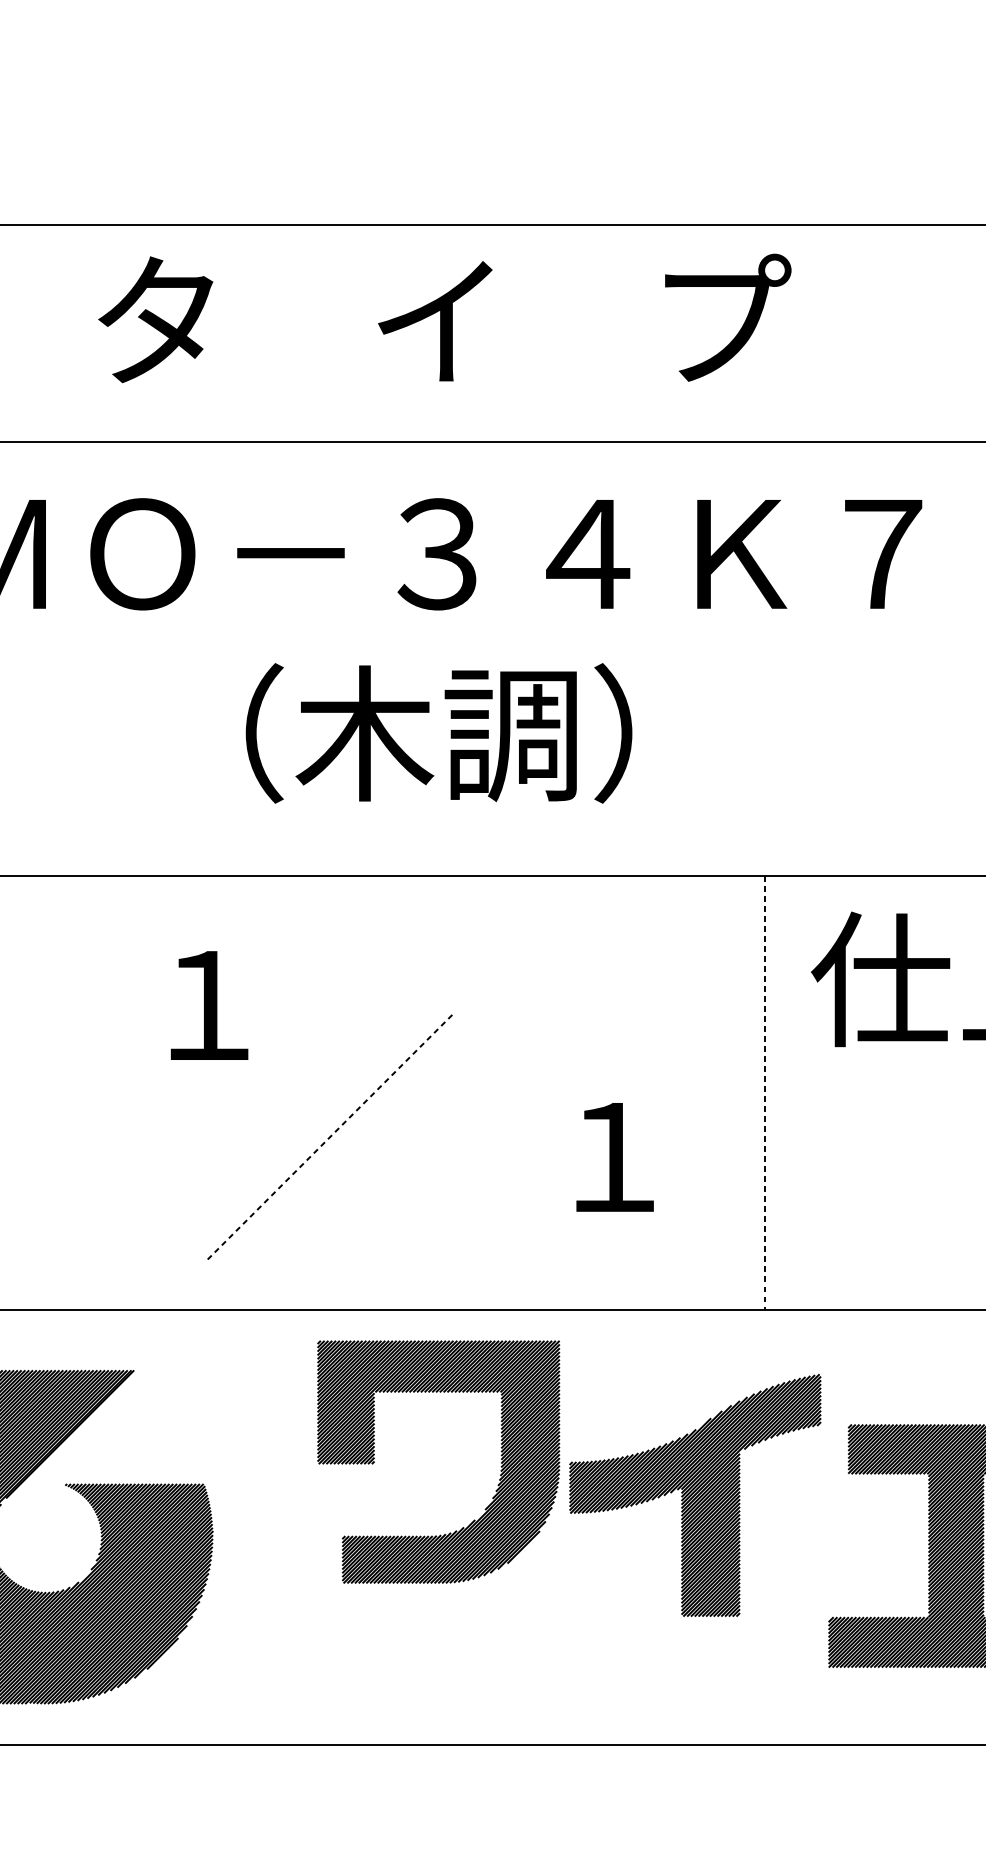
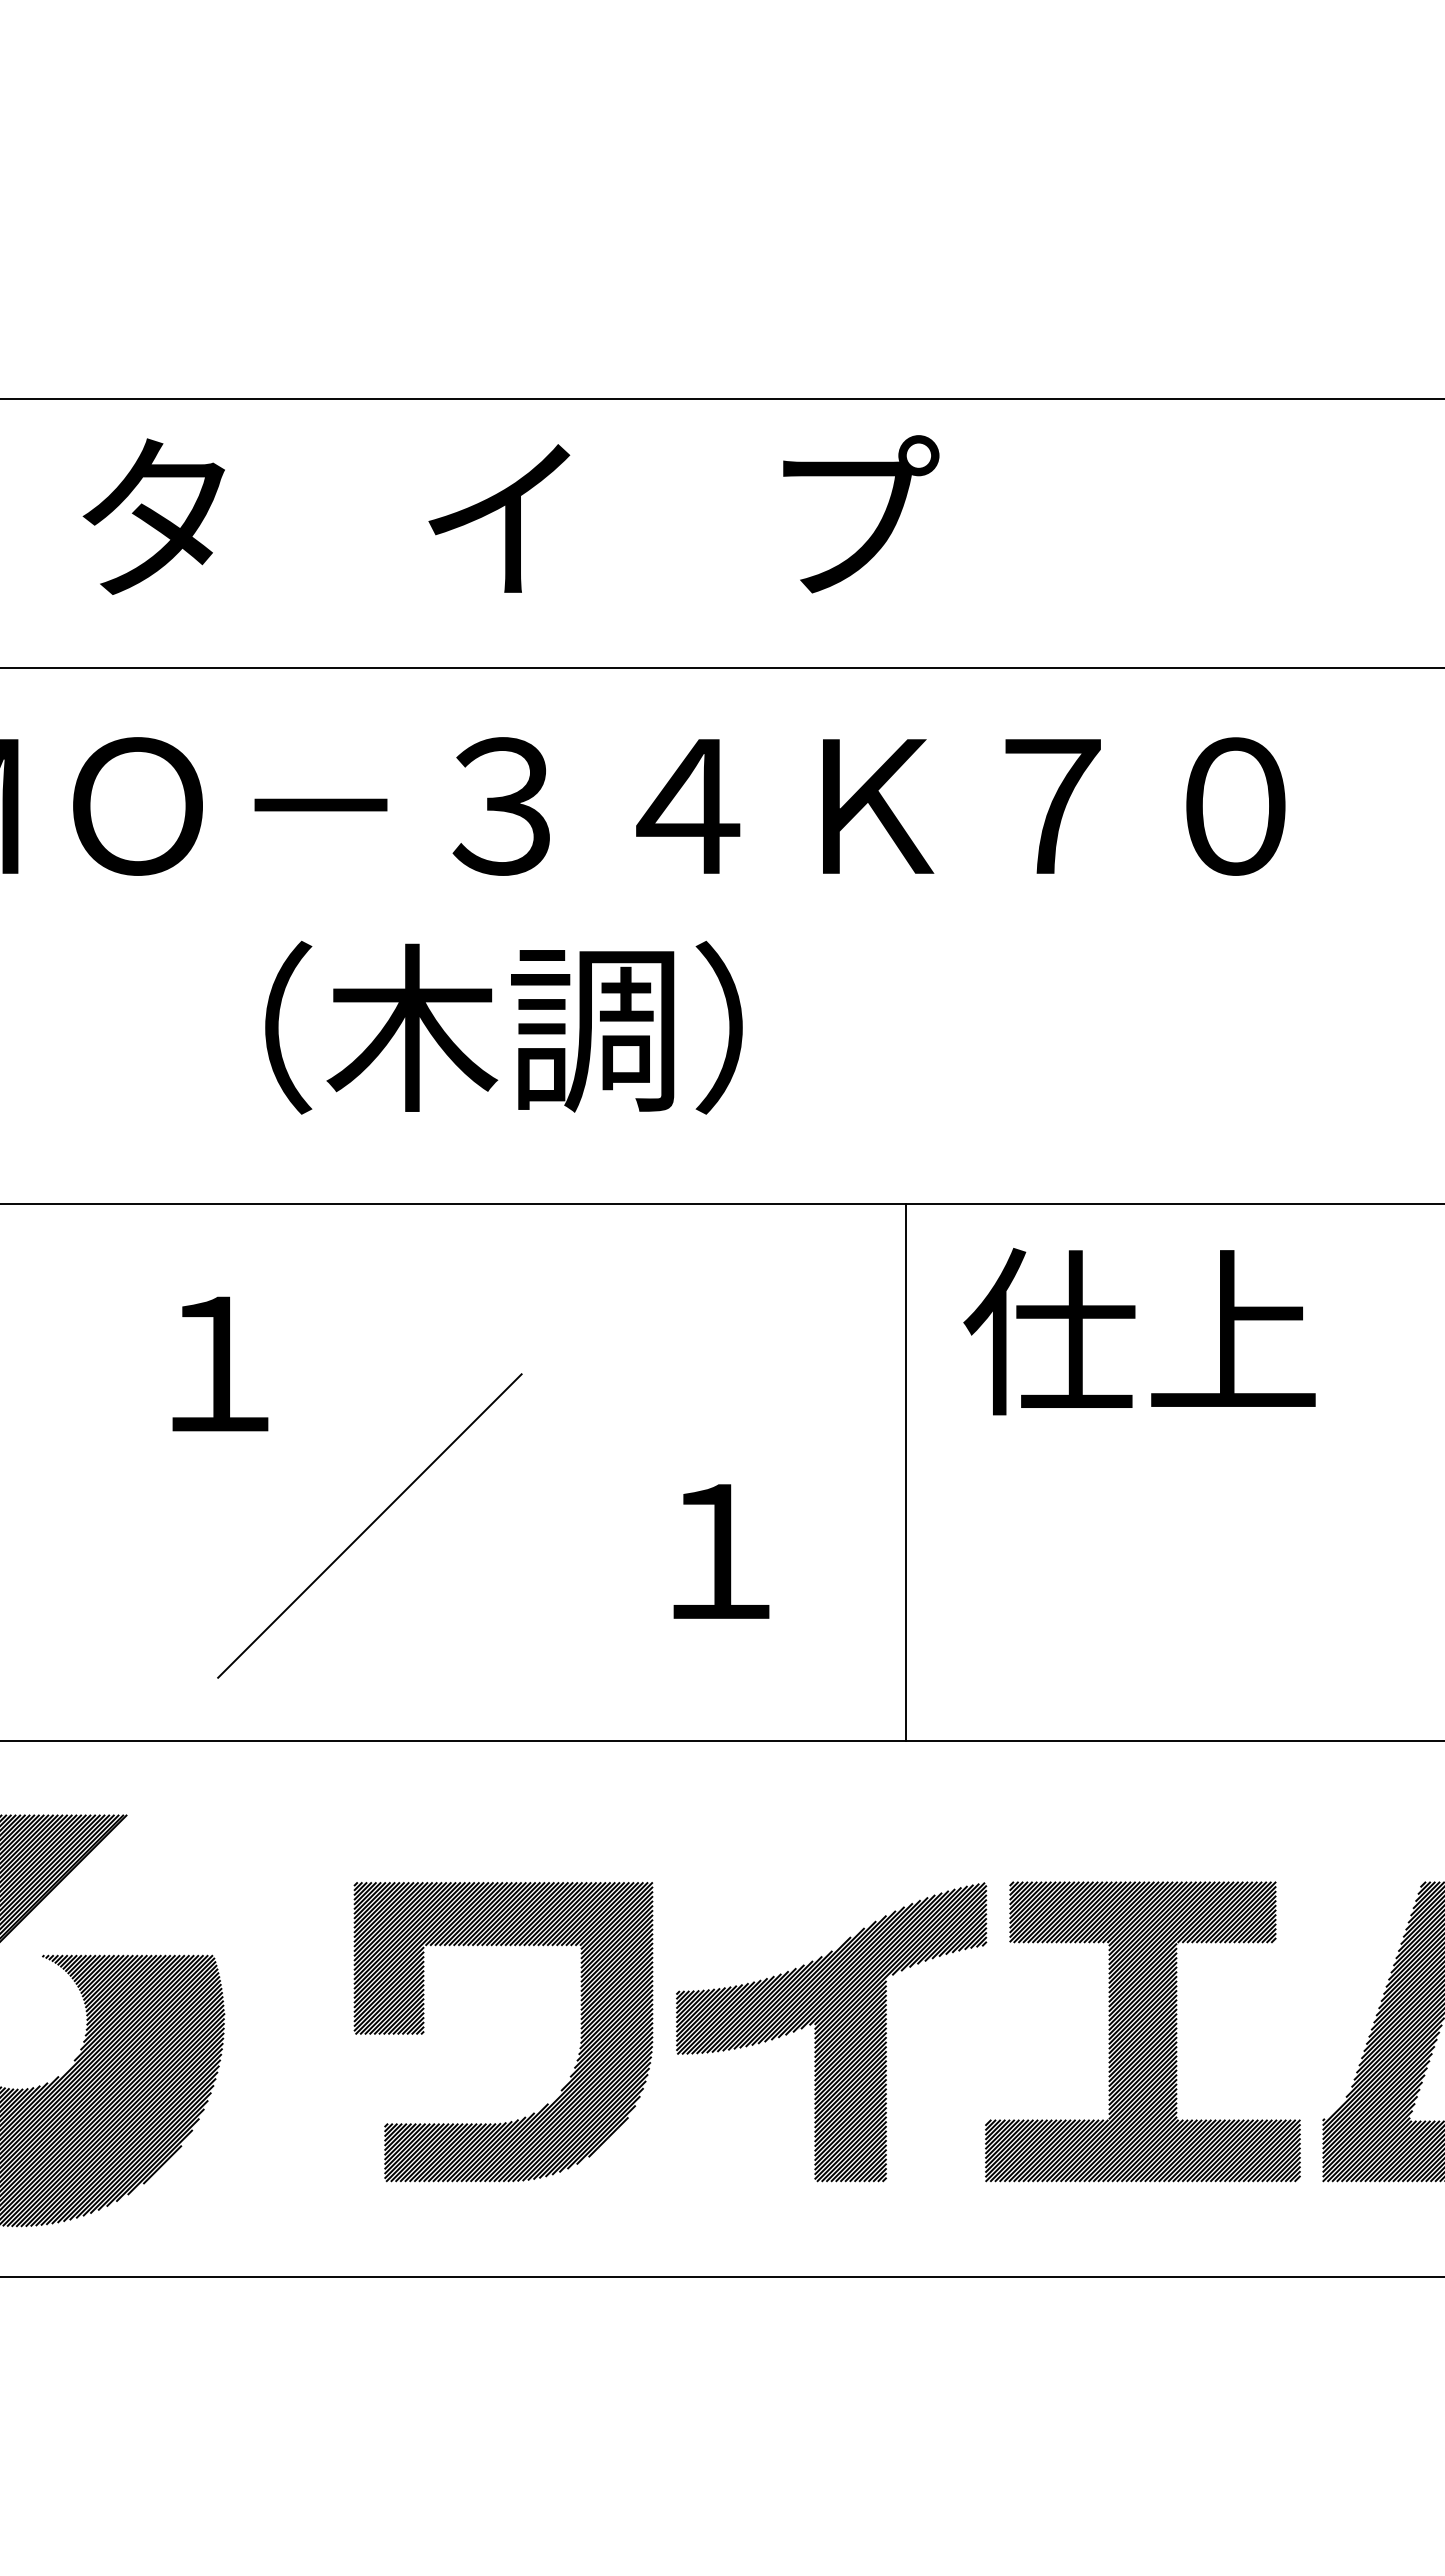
line: (764, 1093) -> (906, 1472), dashed -> solid
line: (330, 1137) -> (369, 1526), dashed -> solid
part: (501, 1462) -> (580, 2032), moved
part: (695, 1495) -> (831, 2032), moved

